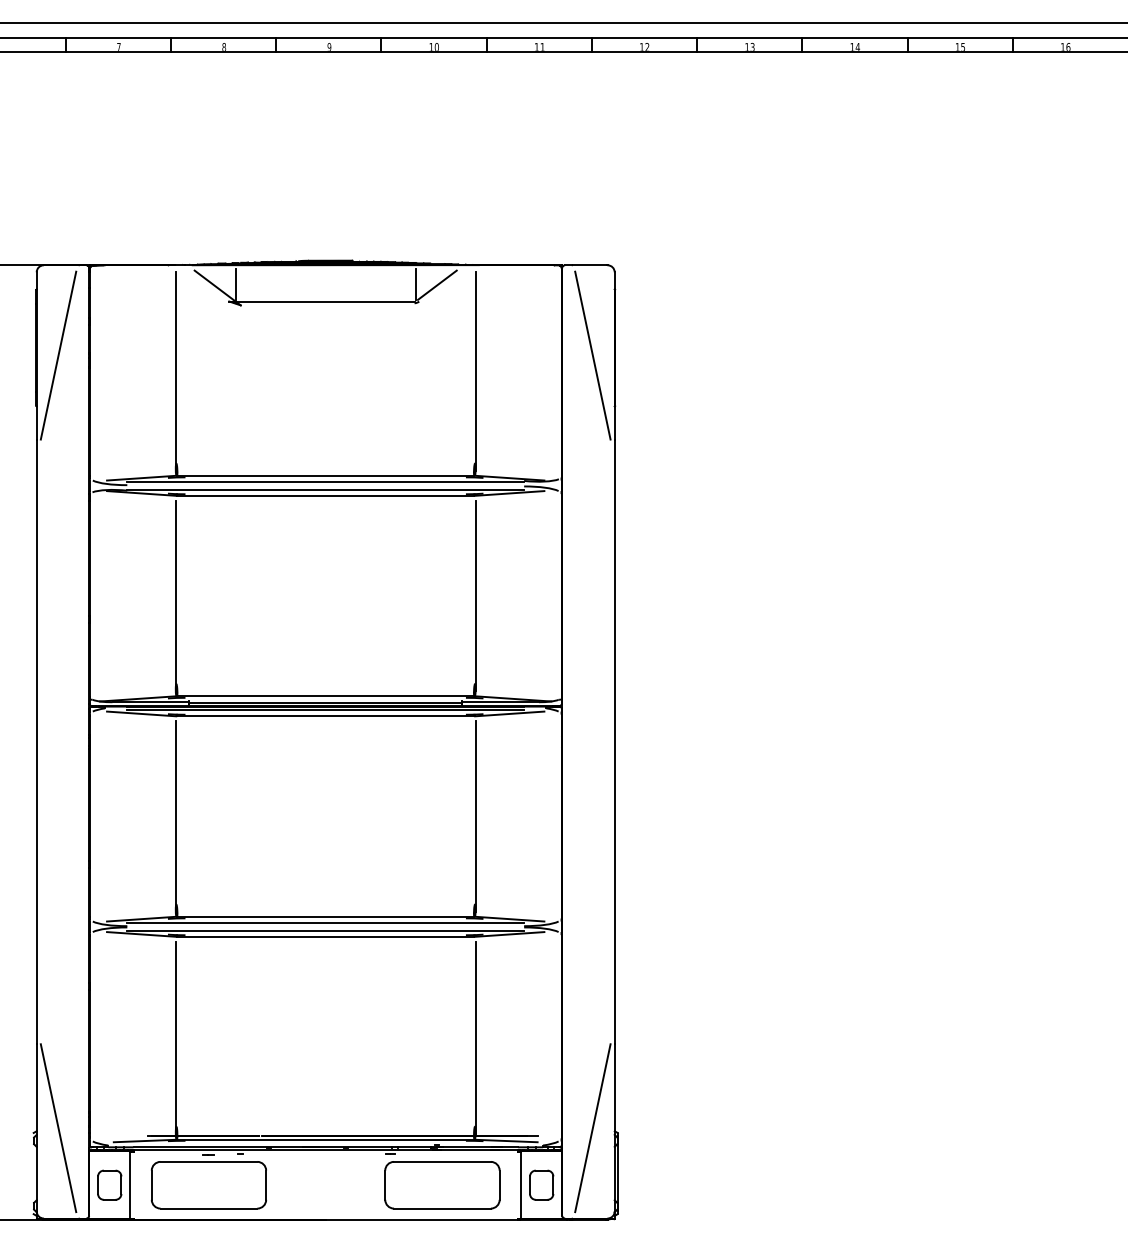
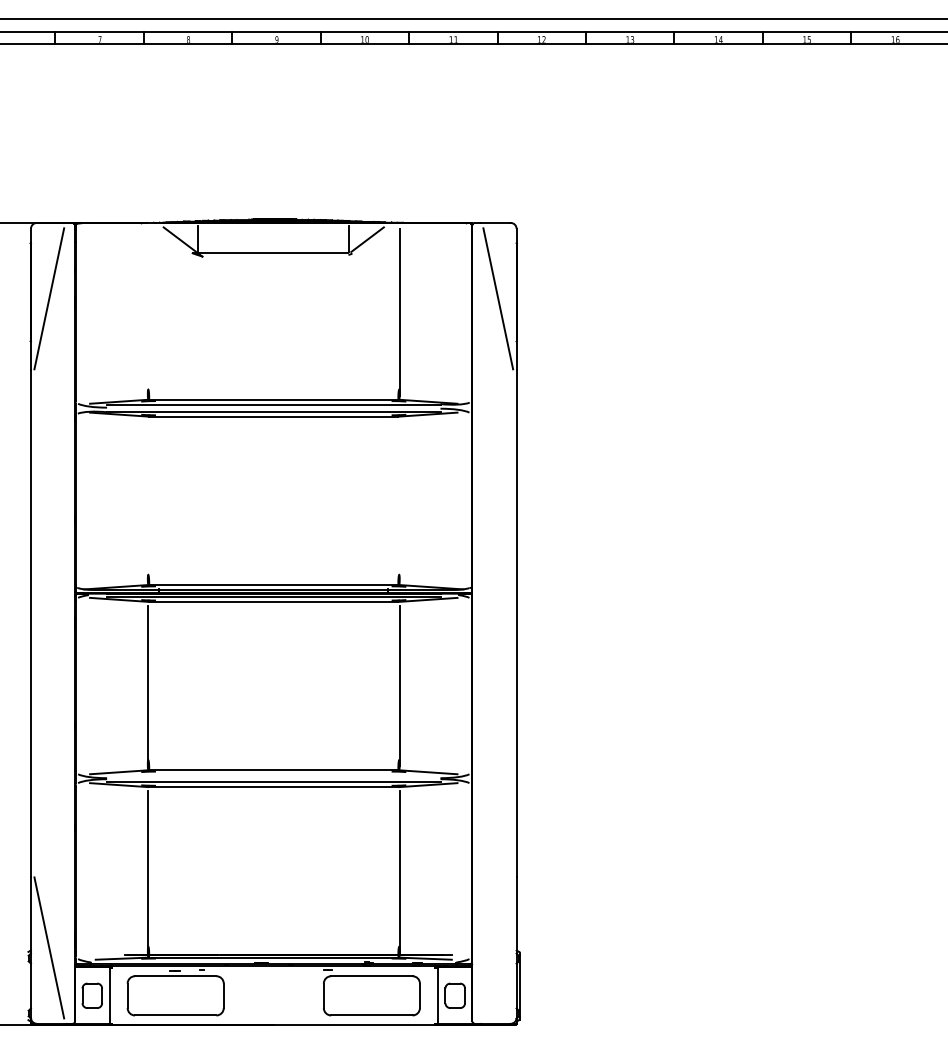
line: (175, 371) -> (147, 312), removed
line: (175, 595) -> (147, 500), removed
line: (475, 595) -> (399, 500), removed
line: (325, 922) -> (273, 775), removed
line: (592, 1128) -> (497, 948), removed

